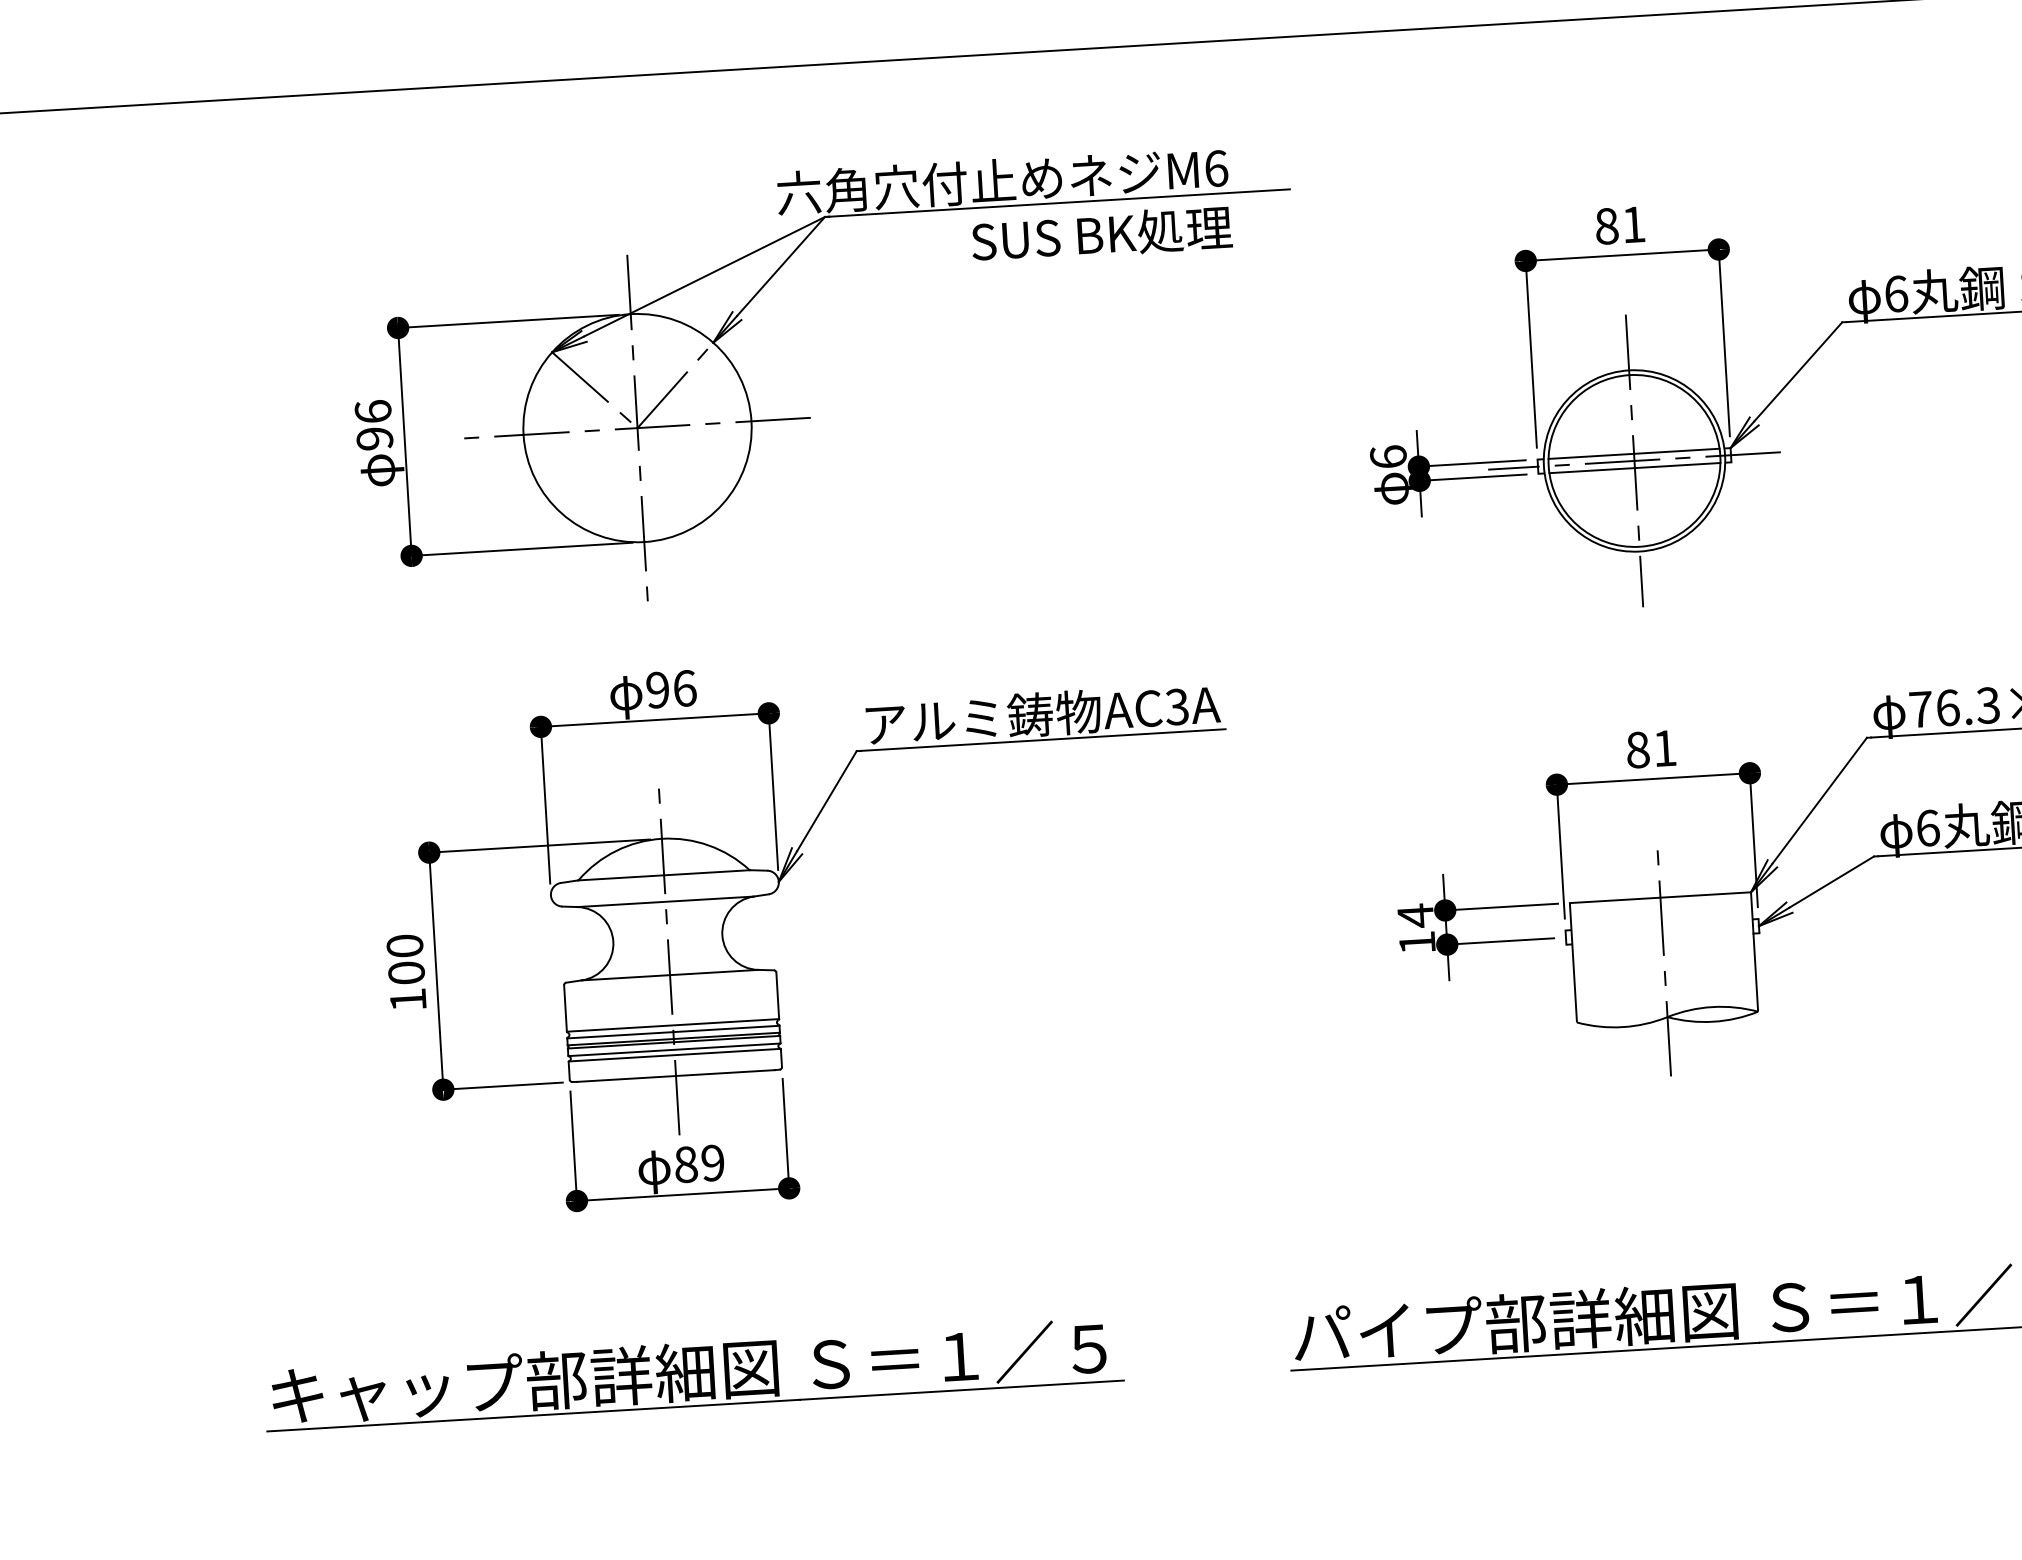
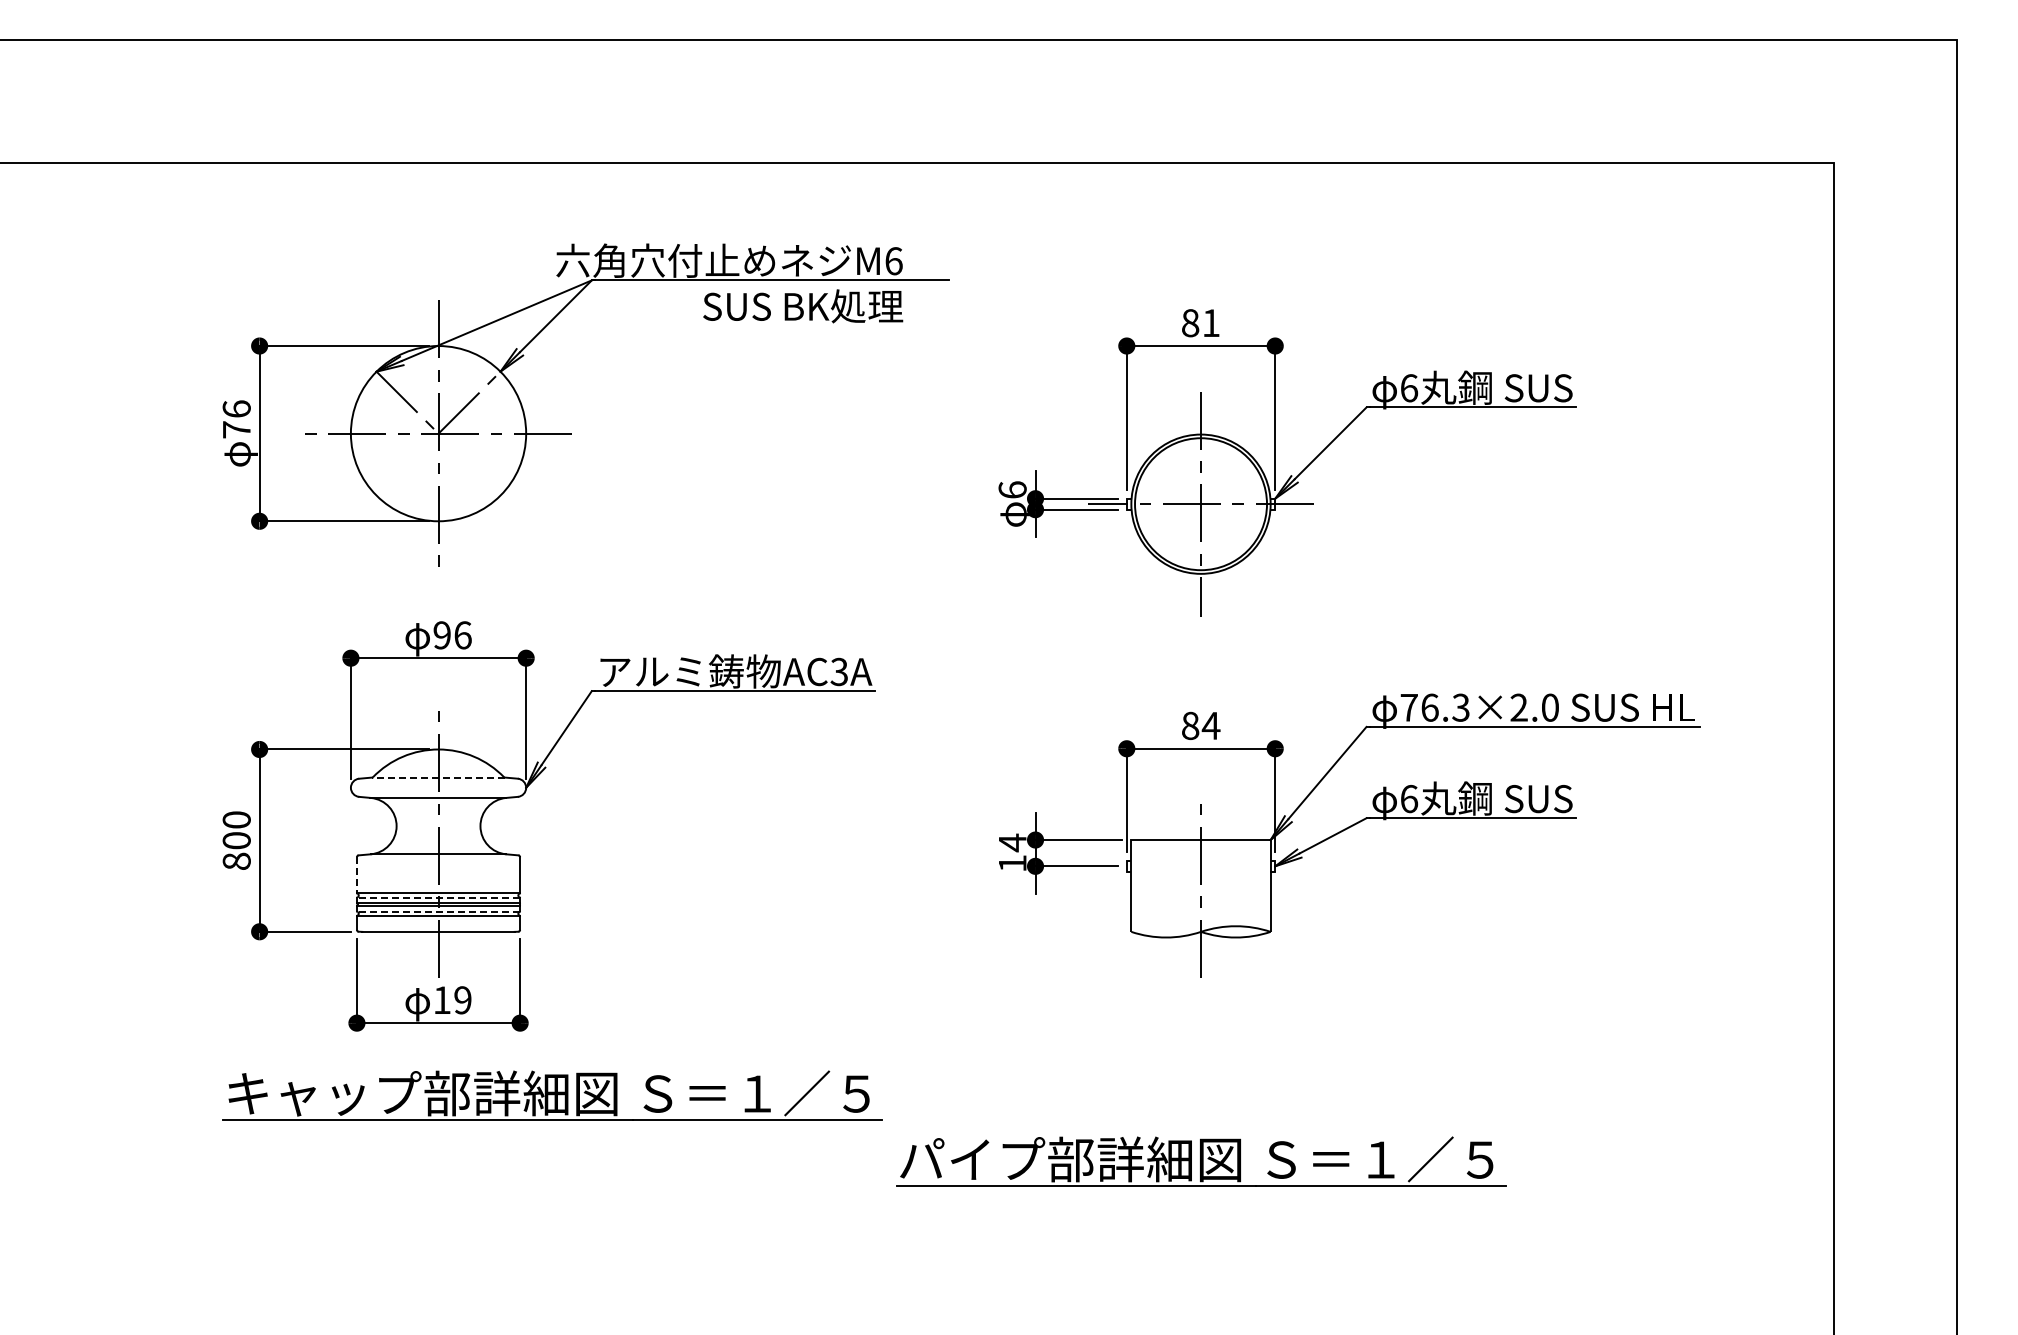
text: (374, 438) -> (236, 429), 96 -> 76
line: (1633, 453) -> (1200, 498), removed
line: (1634, 467) -> (1200, 509), removed
text: (1663, 747) -> (1210, 725), 81 -> 84
line: (664, 875) -> (438, 777), solid -> dashed
text: (407, 998) -> (236, 860), 100 -> 800
line: (564, 1009) -> (356, 875), solid -> dashed
line: (673, 1032) -> (438, 898), solid -> dashed
line: (674, 1049) -> (438, 911), solid -> dashed
text: (685, 1165) -> (441, 1000), 89 -> 19
part: (693, 1374) -> (552, 1095), moved

